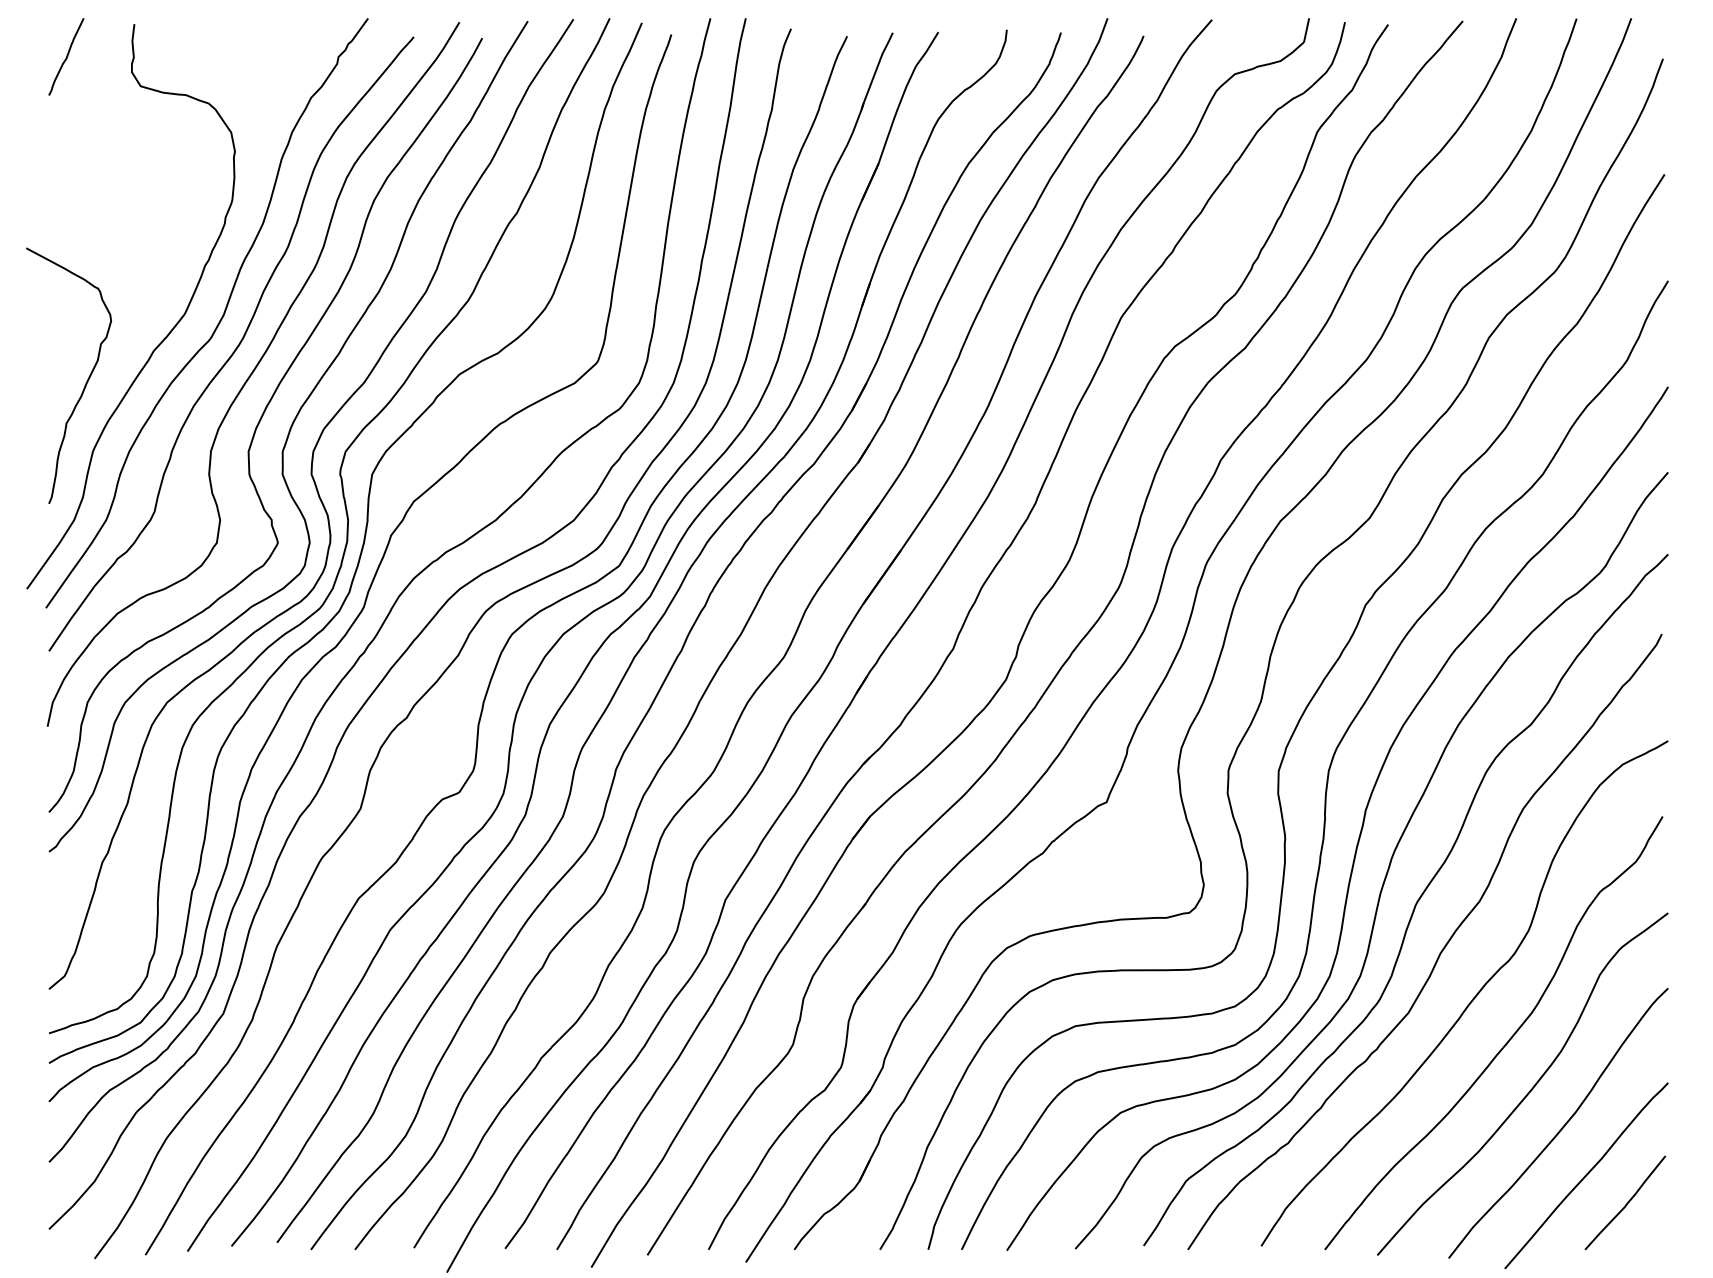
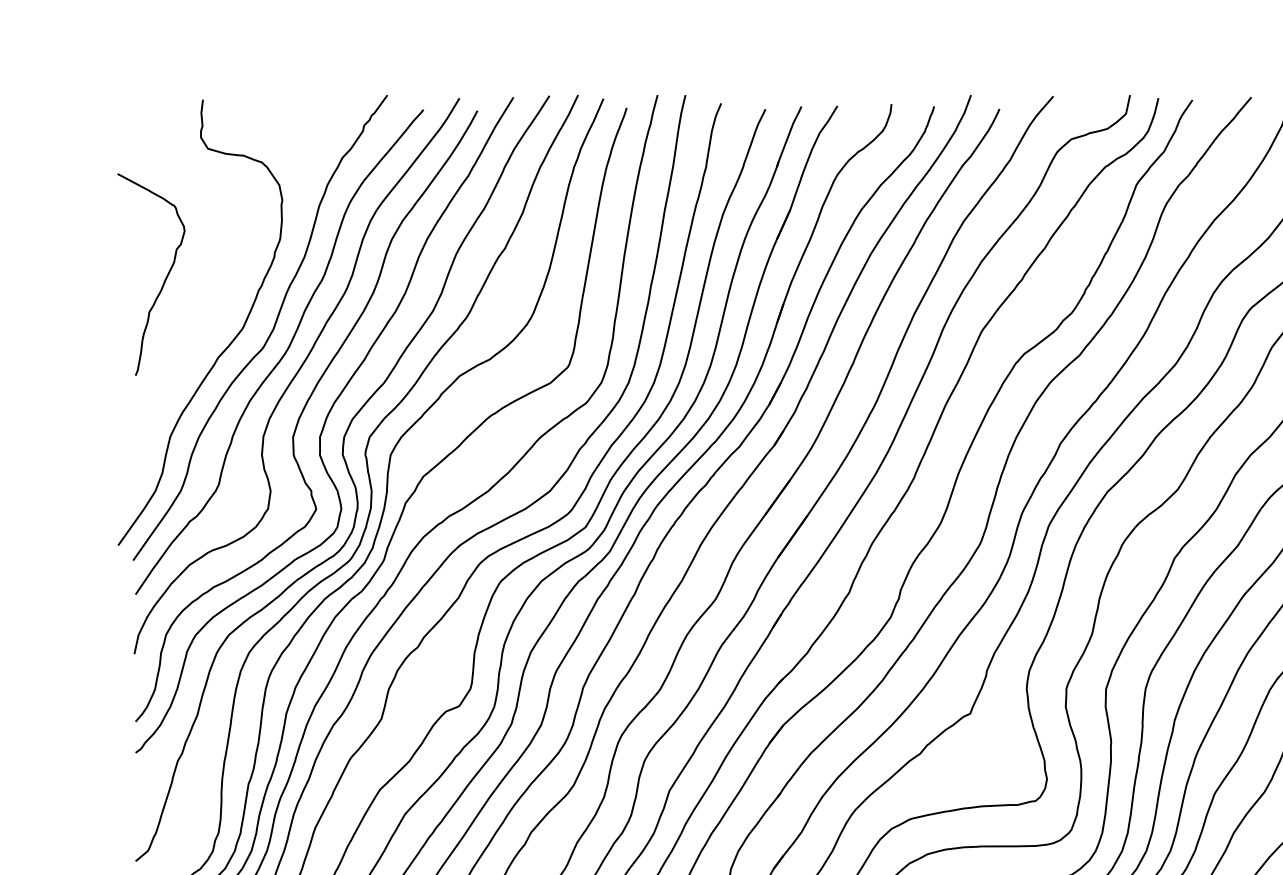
curve: (66, 56) -> (149, 125), removed
curve: (85, 383) -> (164, 280), moved

